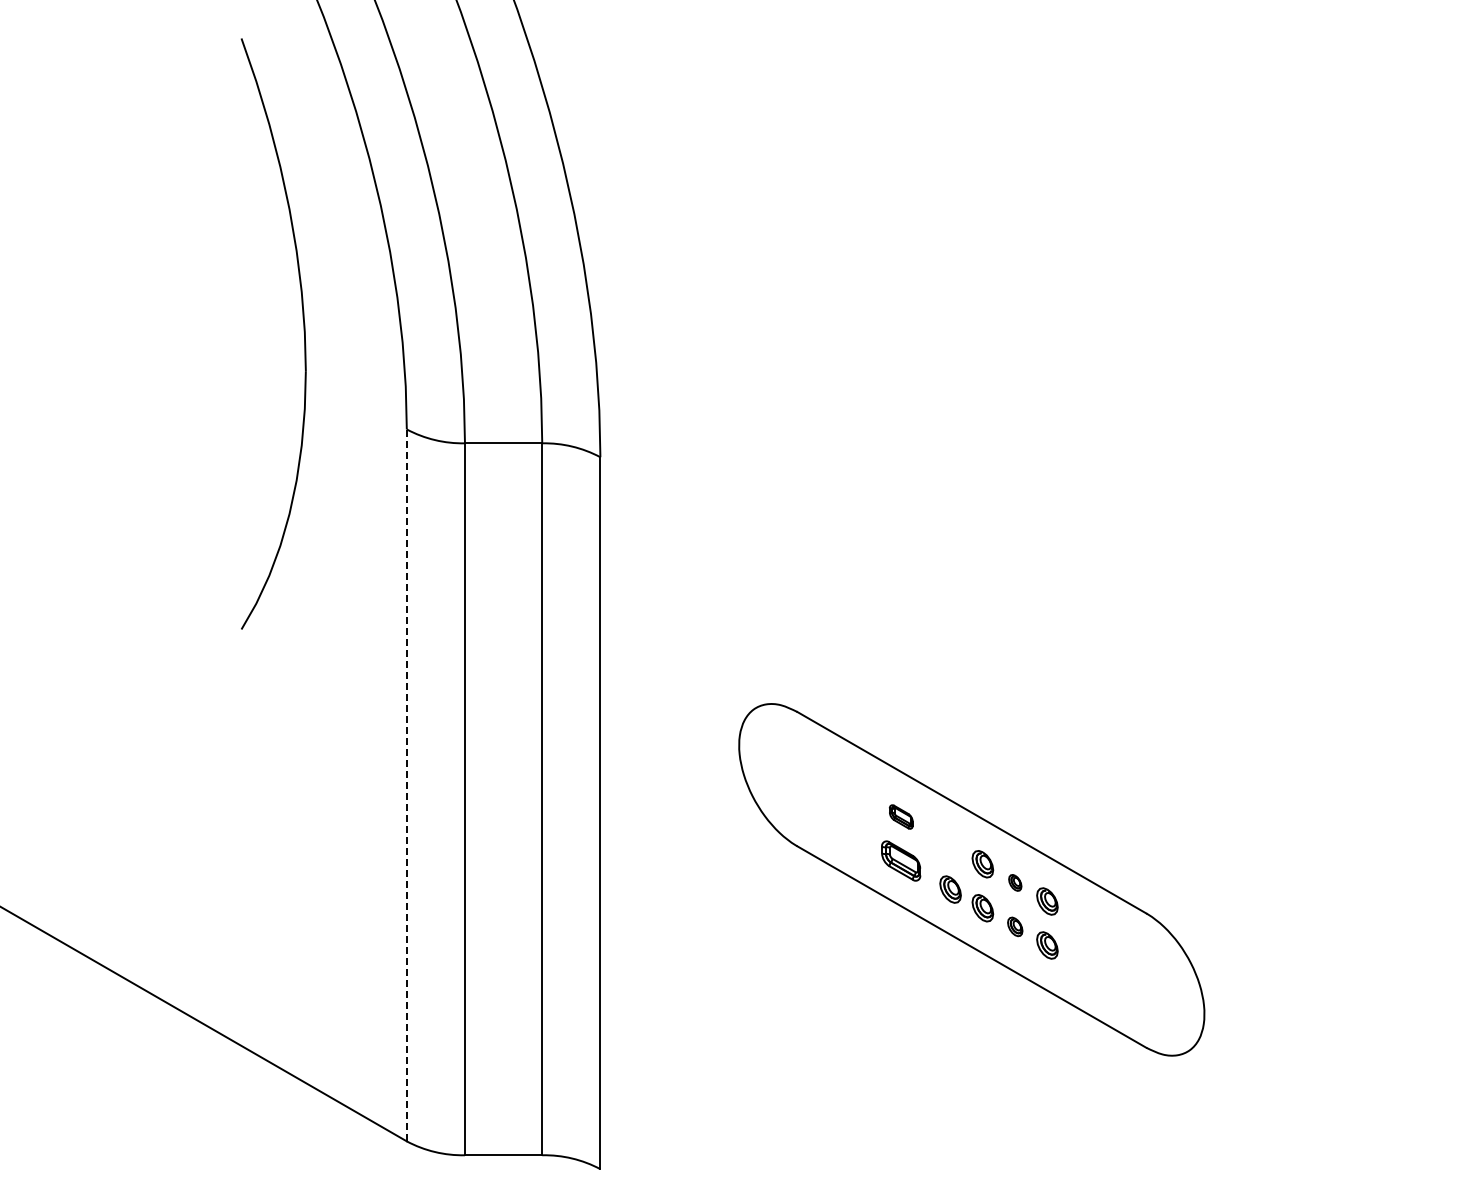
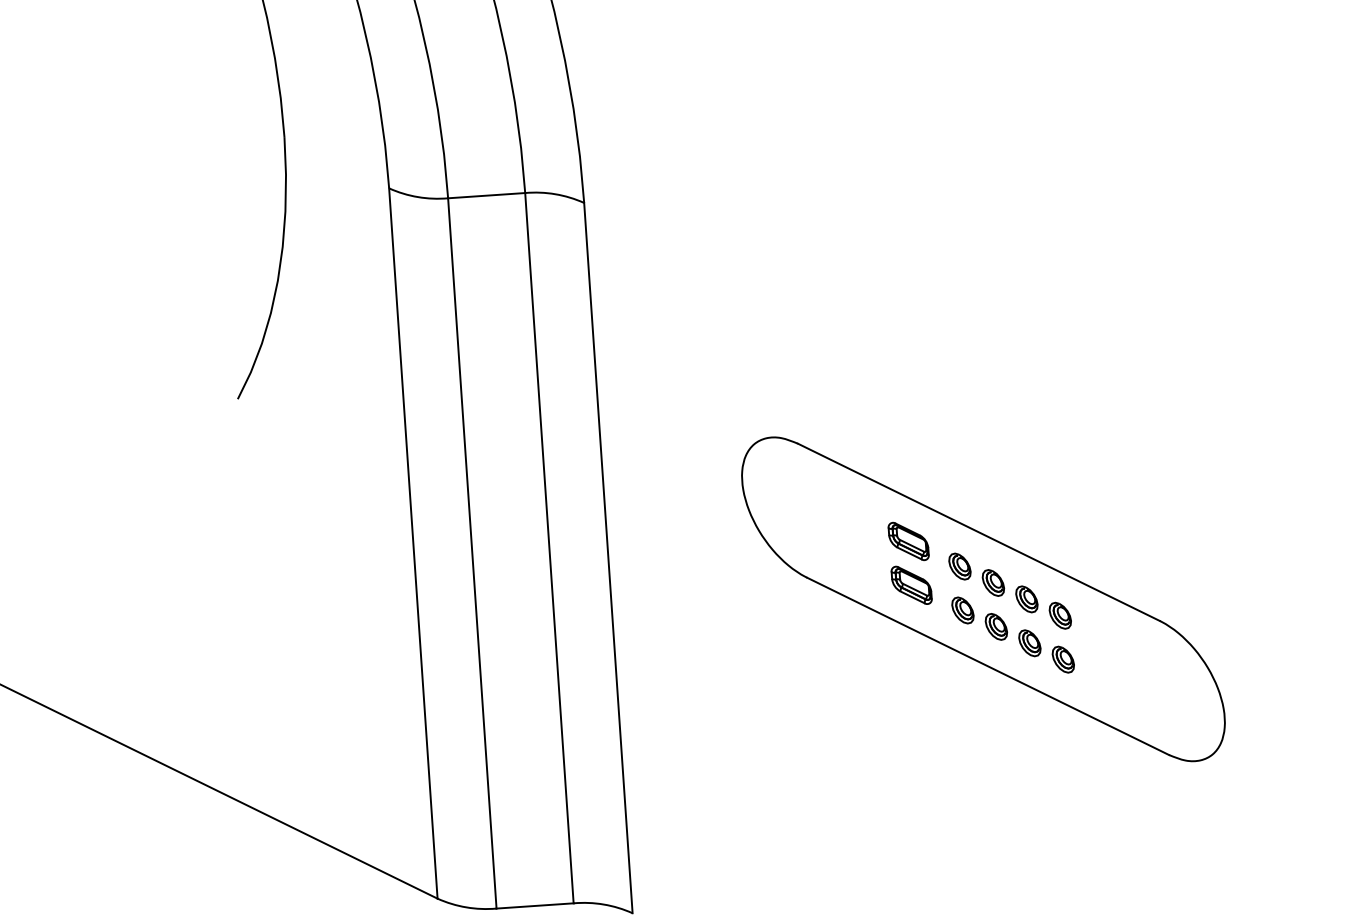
line: (406, 785) -> (413, 543), dashed -> solid
part: (901, 816) -> (909, 540), size x1.67
part: (950, 845) -> (959, 566), added
part: (1015, 882) -> (1027, 599), size x1.67
part: (1015, 926) -> (1030, 642), size x1.43

